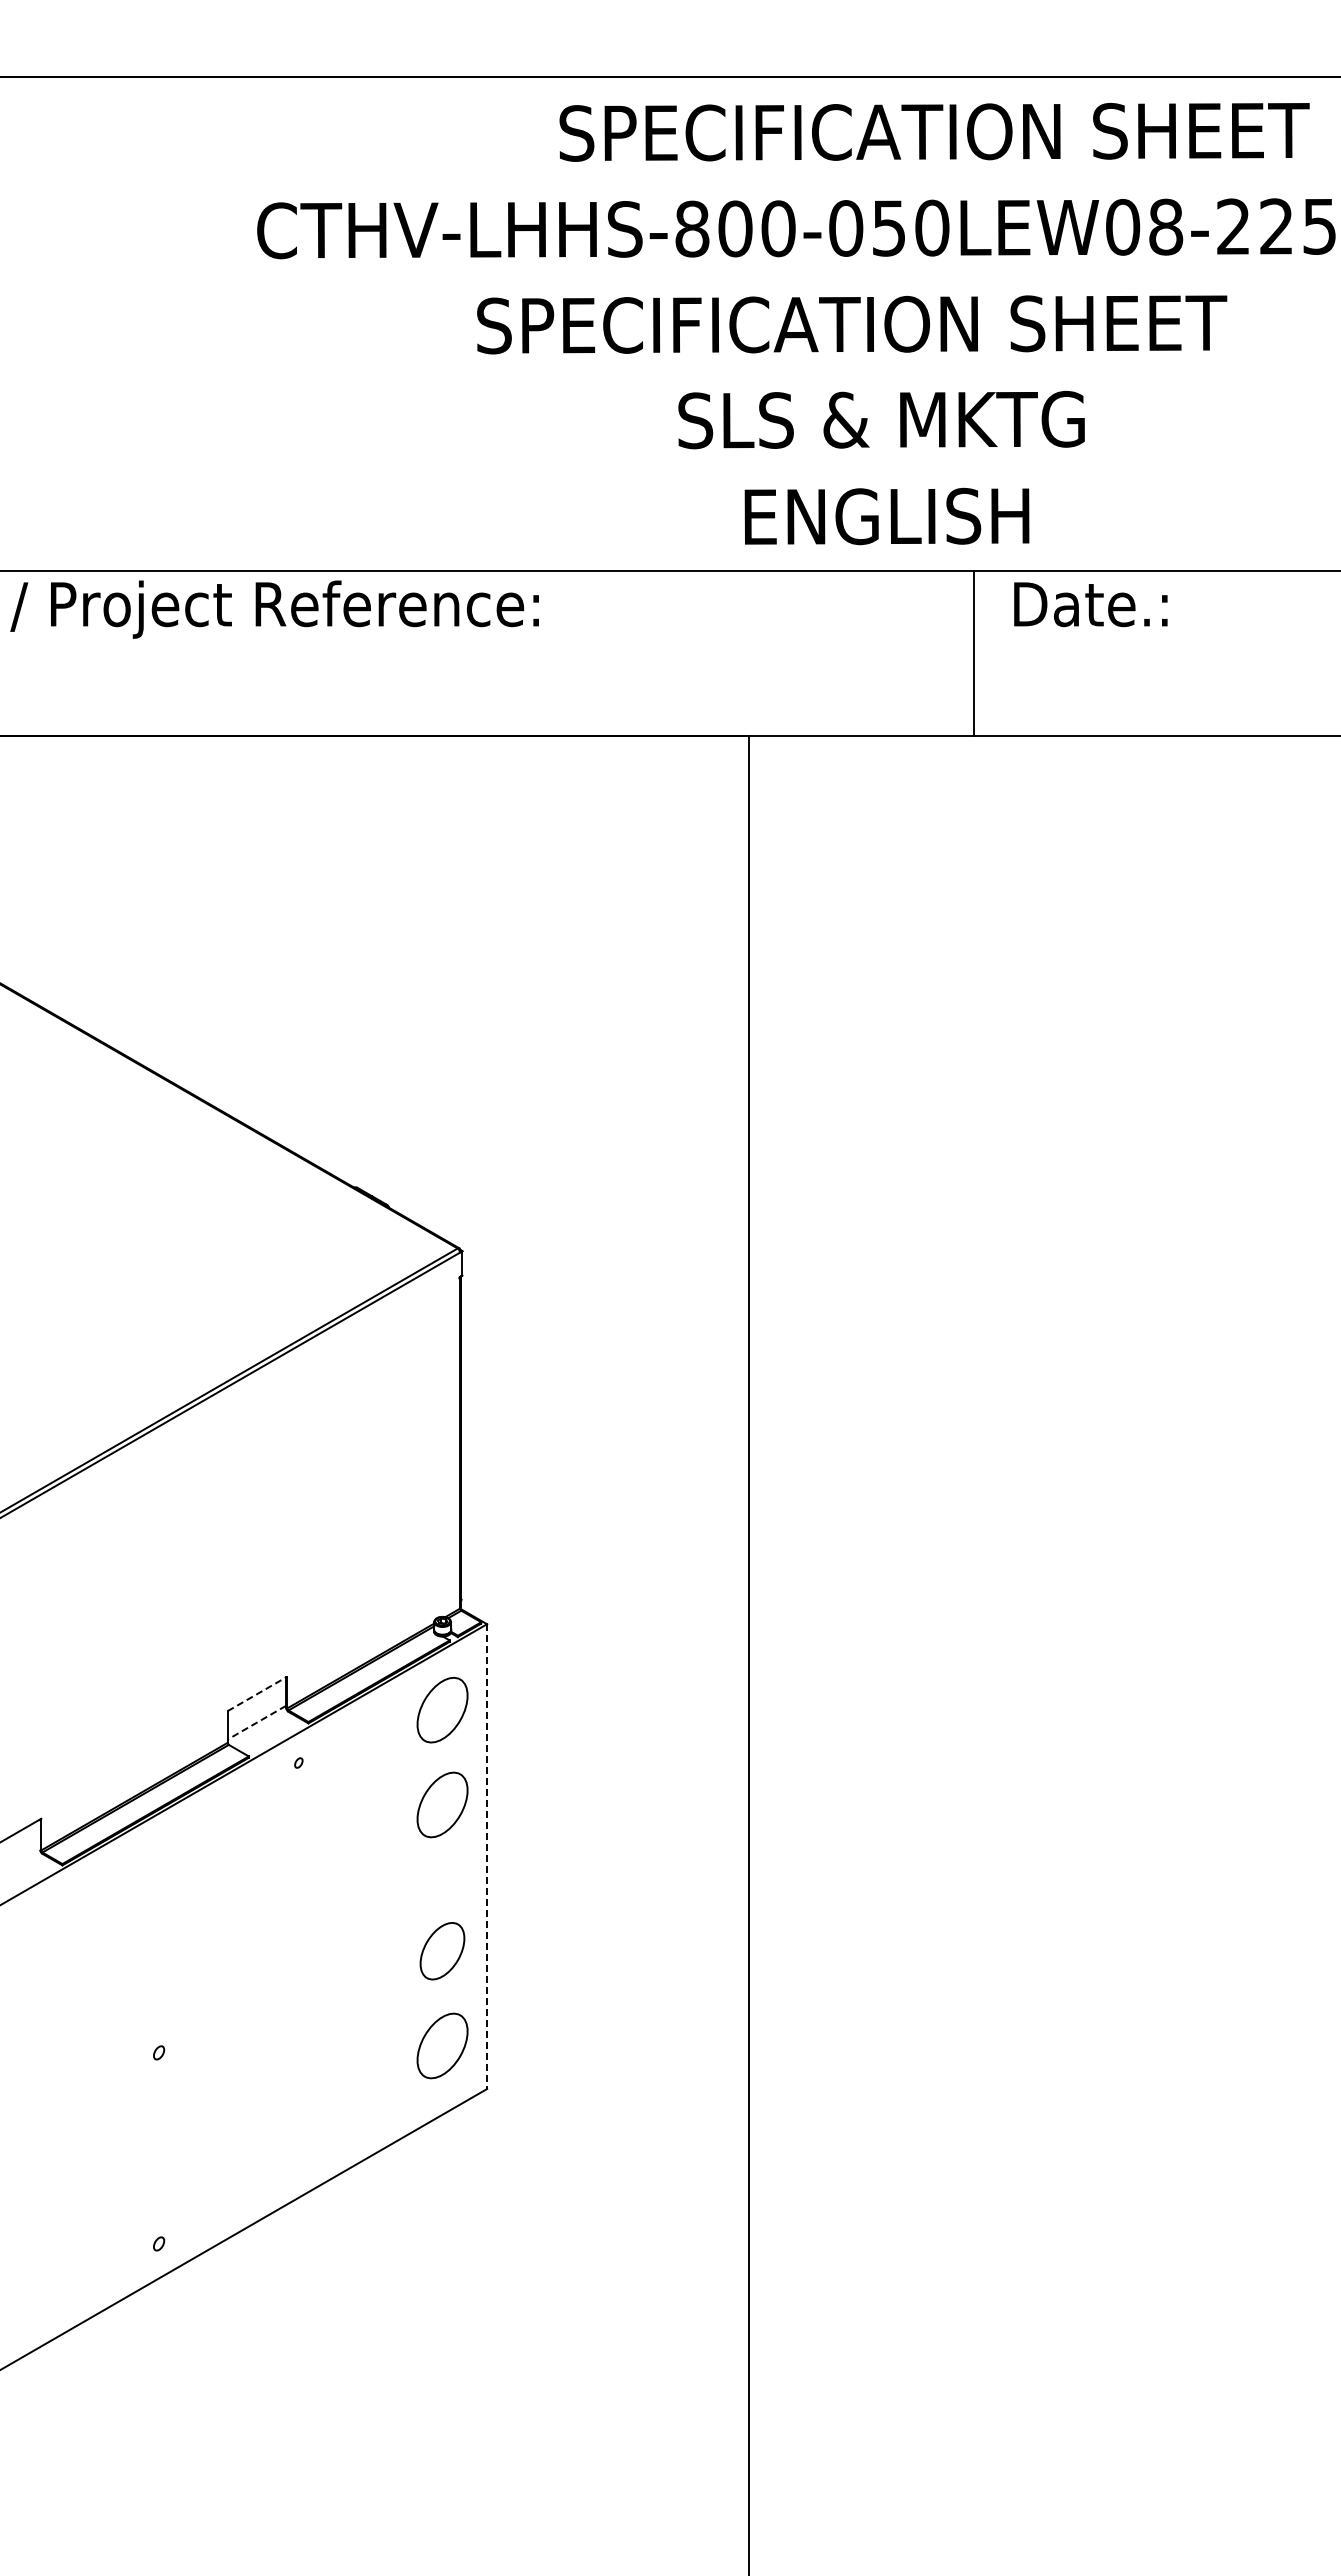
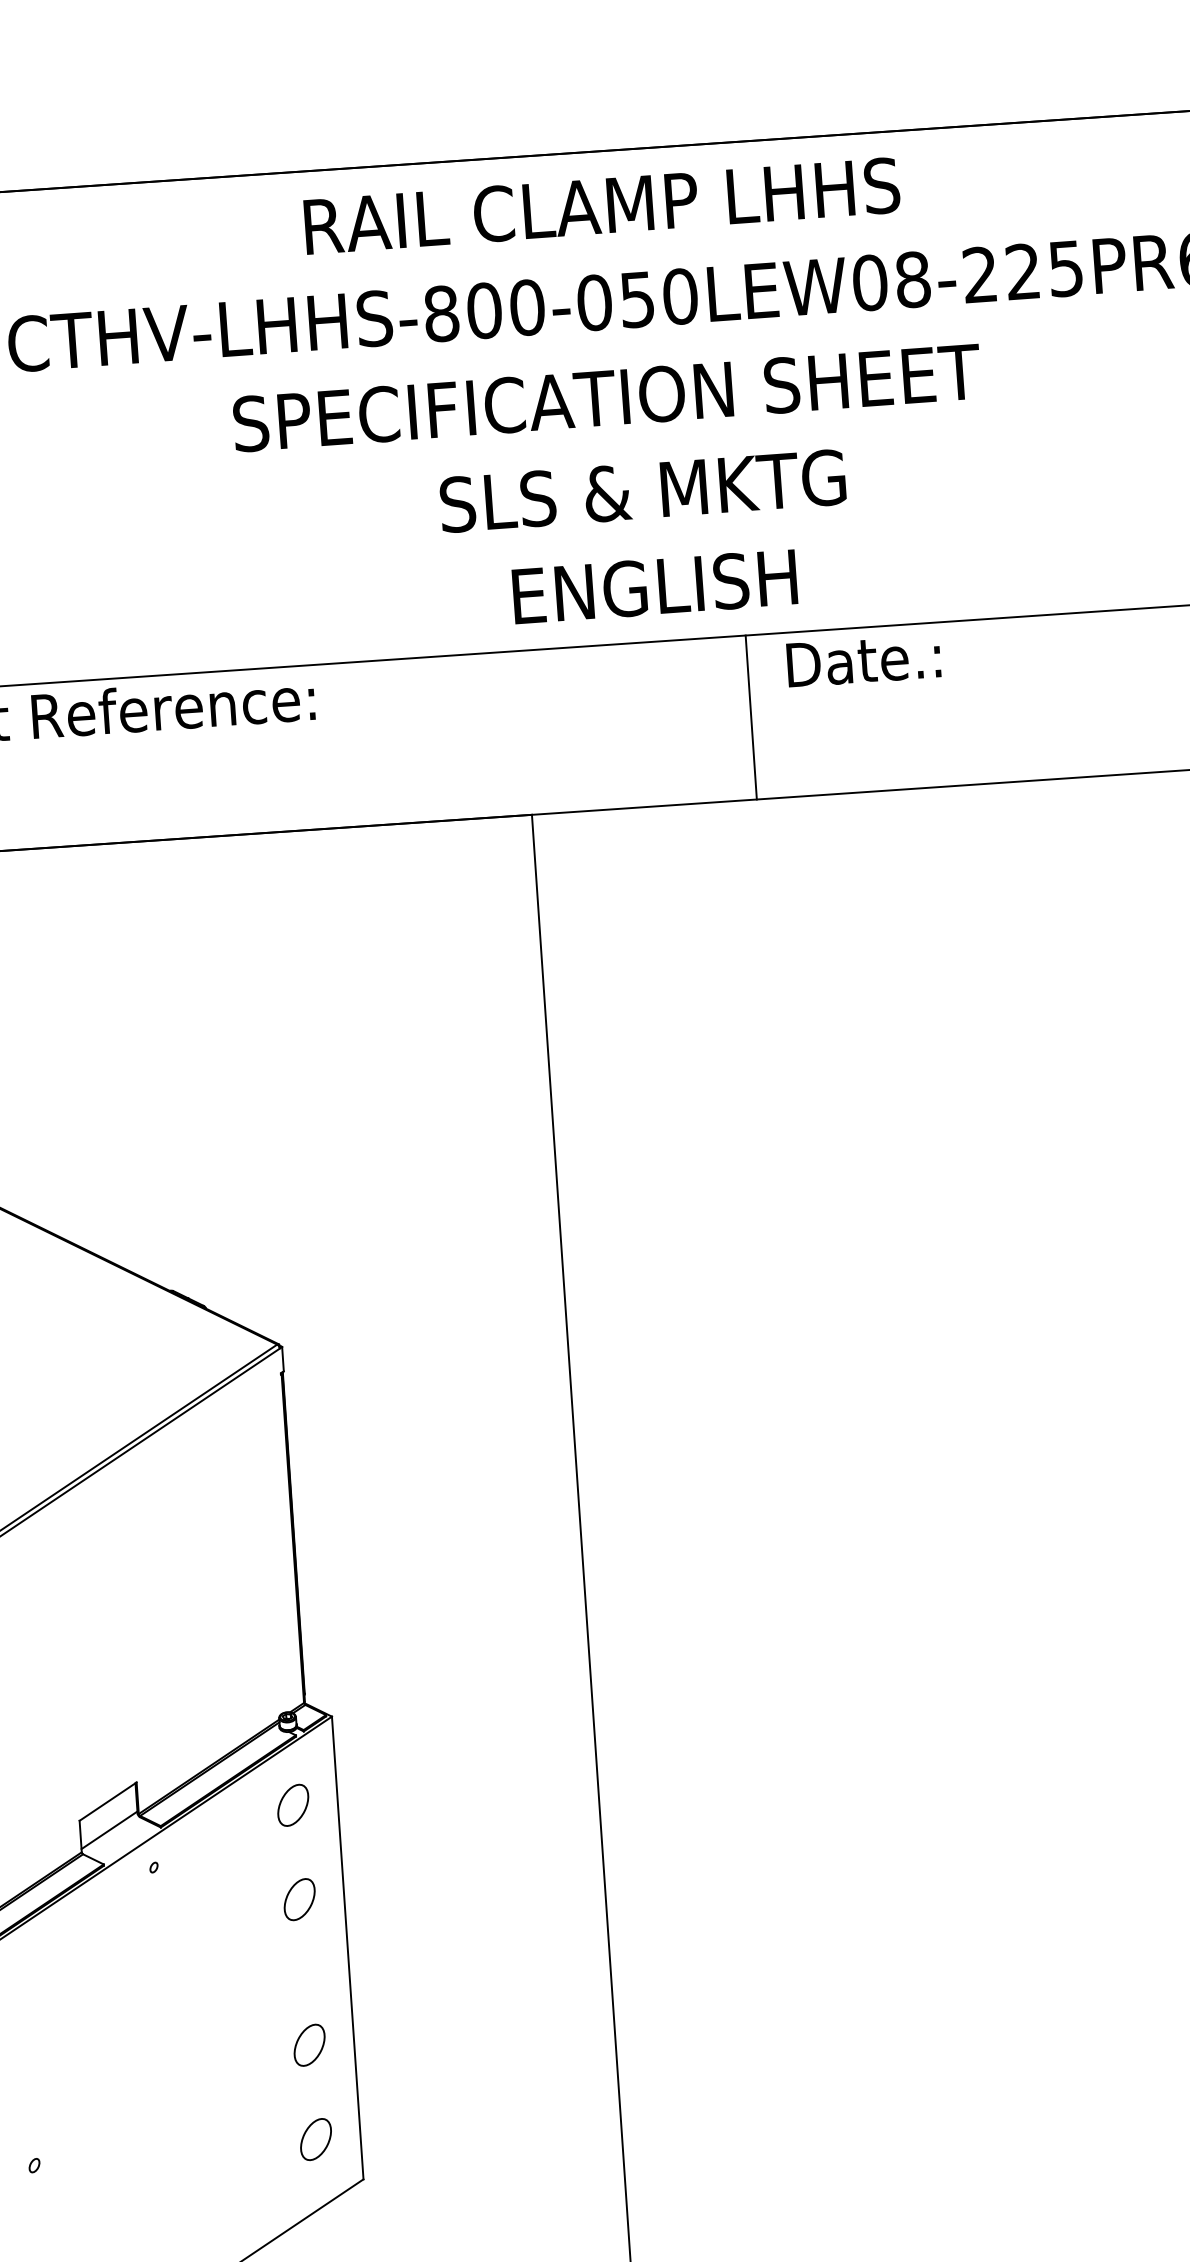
text: (934, 131) -> (676, 200), SPECIFICATION SHEET -> RAIL CLAMP LHHS
line: (257, 1693) -> (108, 1801), dashed -> solid
part: (441, 1710) -> (292, 1805), size x0.62
line: (256, 1722) -> (109, 1830), dashed -> solid
part: (441, 1804) -> (298, 1899), size x0.62
line: (487, 1857) -> (348, 1948), dashed -> solid
part: (441, 1951) -> (308, 2045), size x0.71
part: (441, 2045) -> (315, 2139), size x0.62

